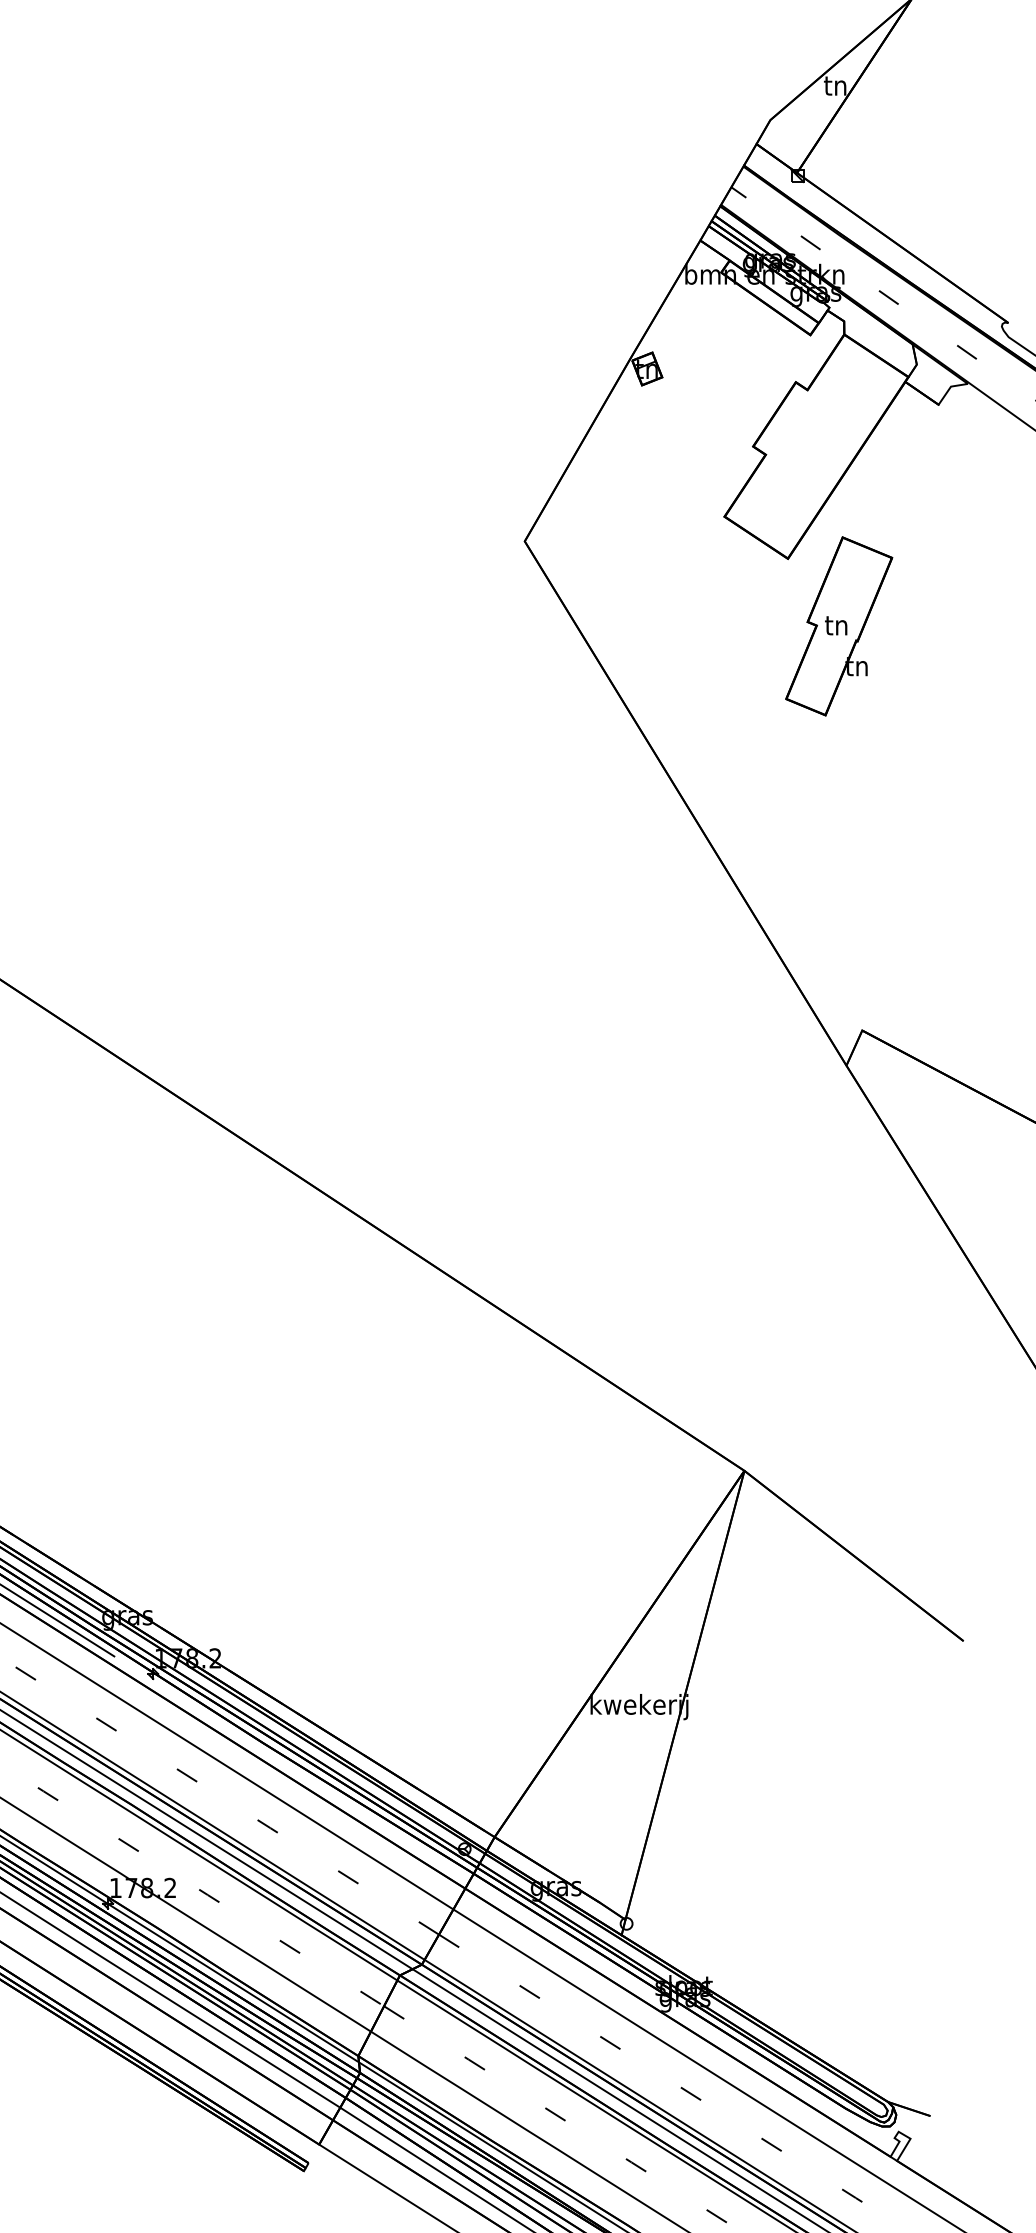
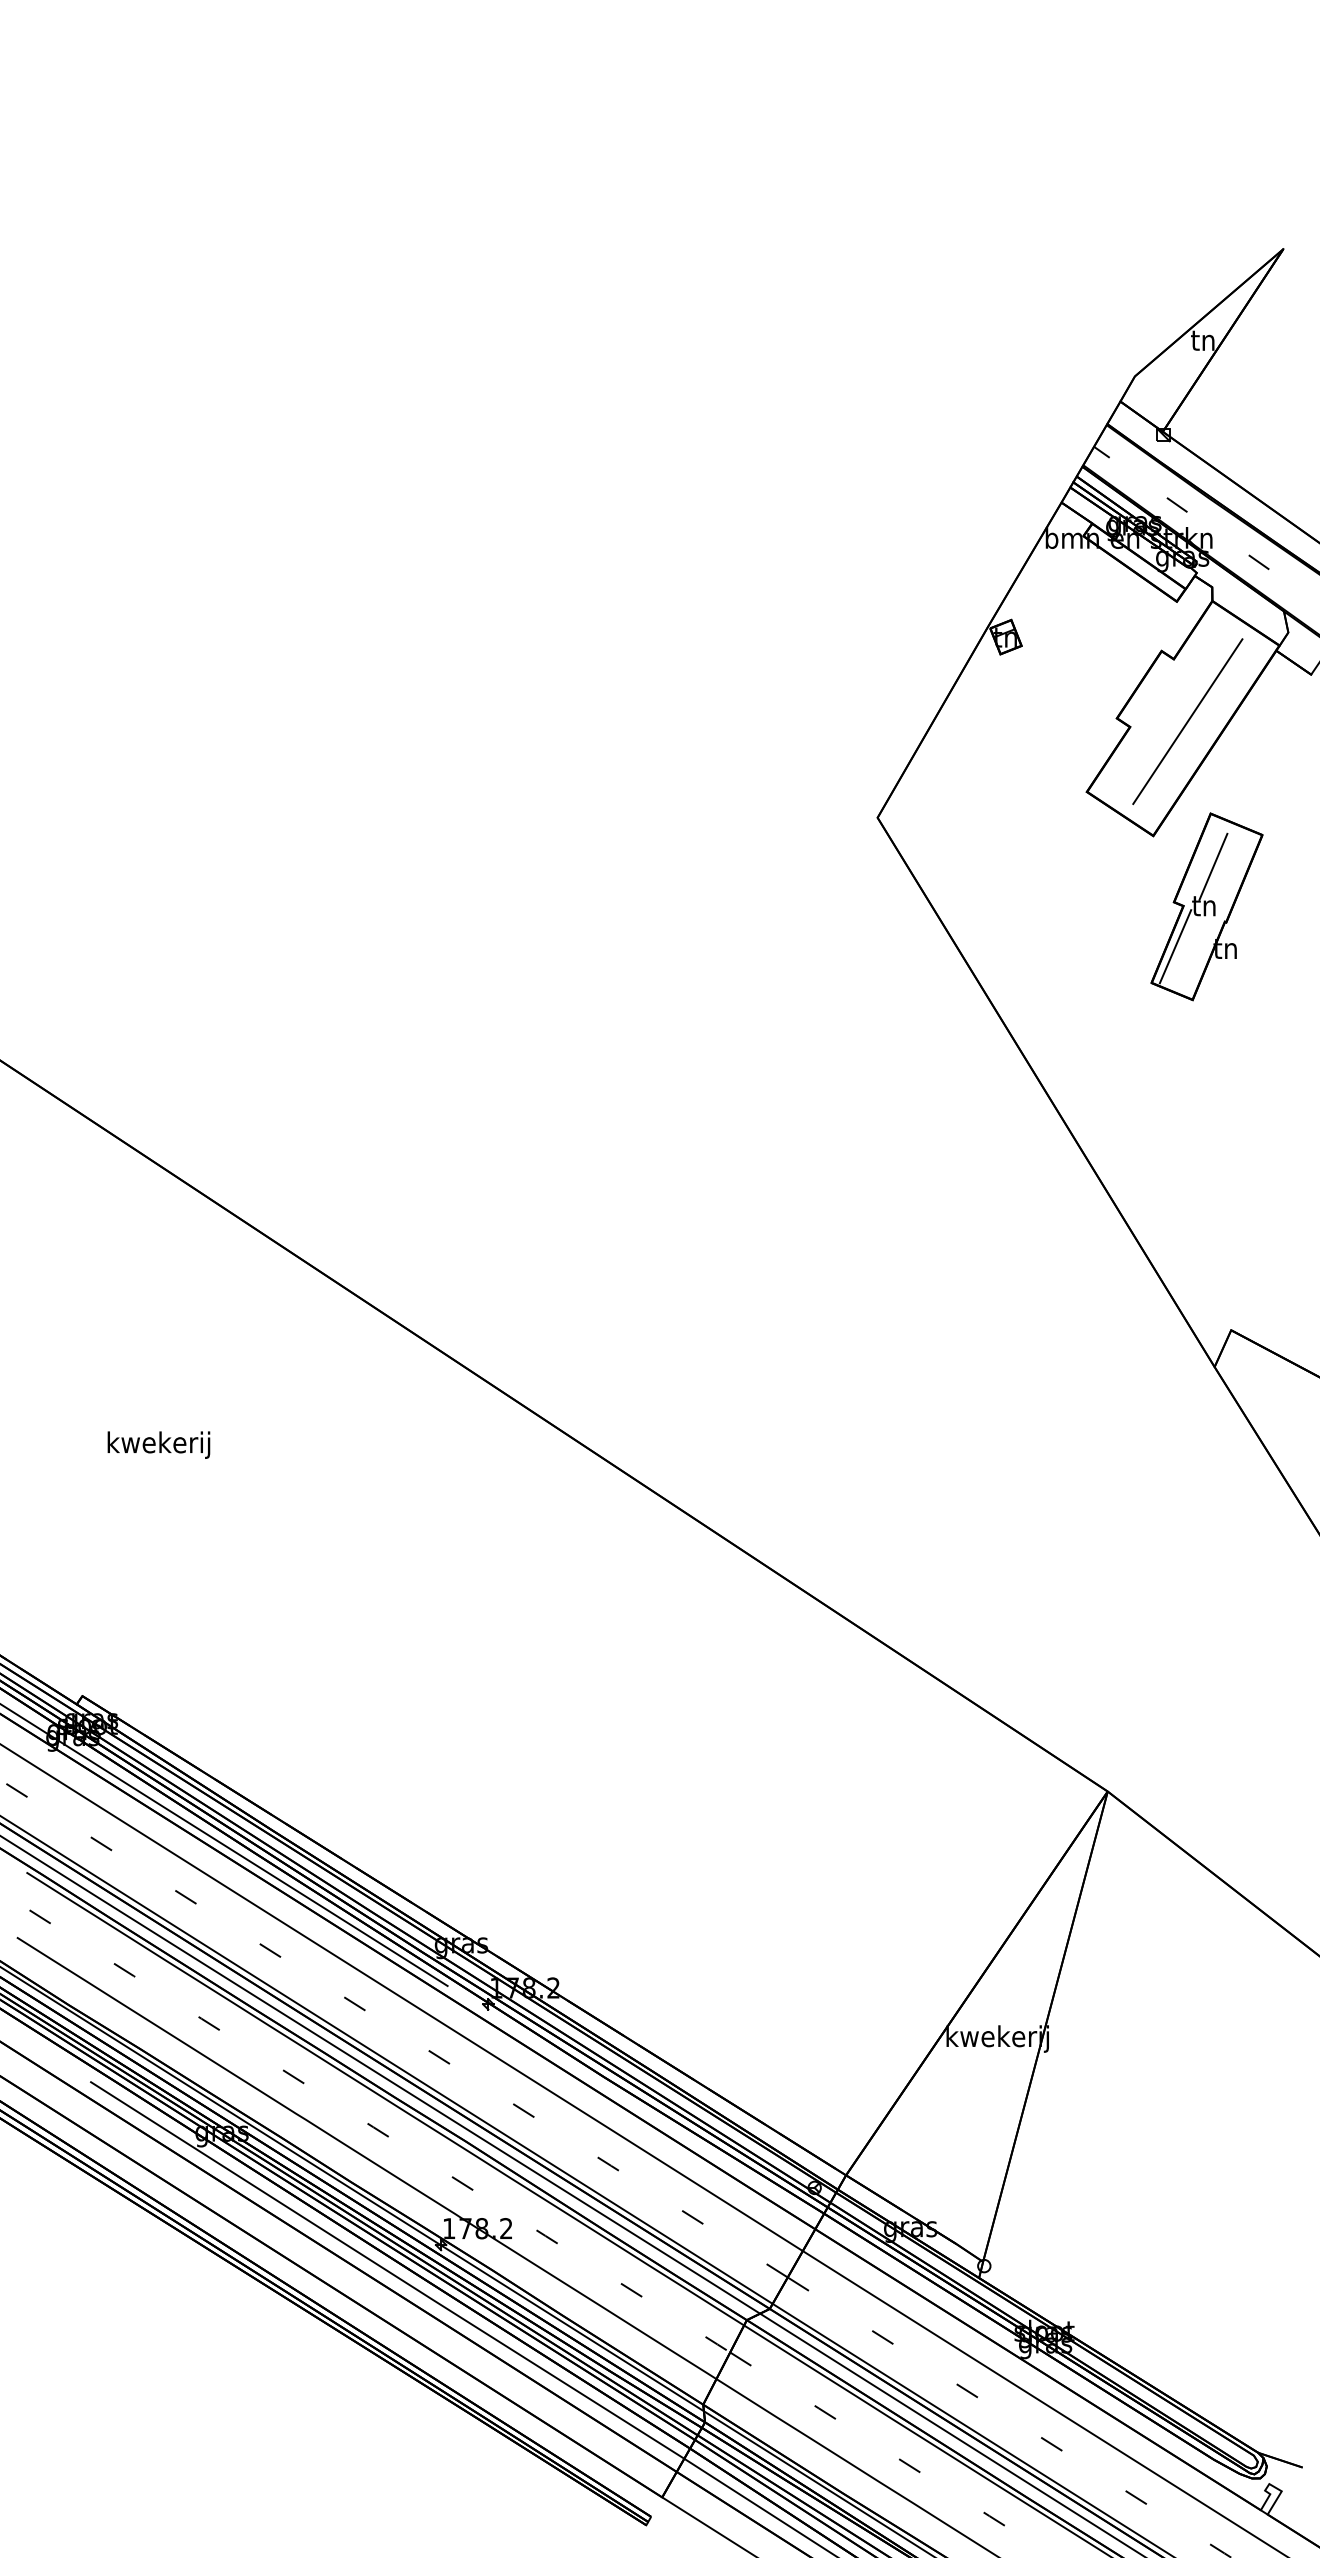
line: (820, 449) -> (1187, 721), added
line: (845, 587) -> (1213, 866), added
line: (809, 664) -> (1175, 946), added

